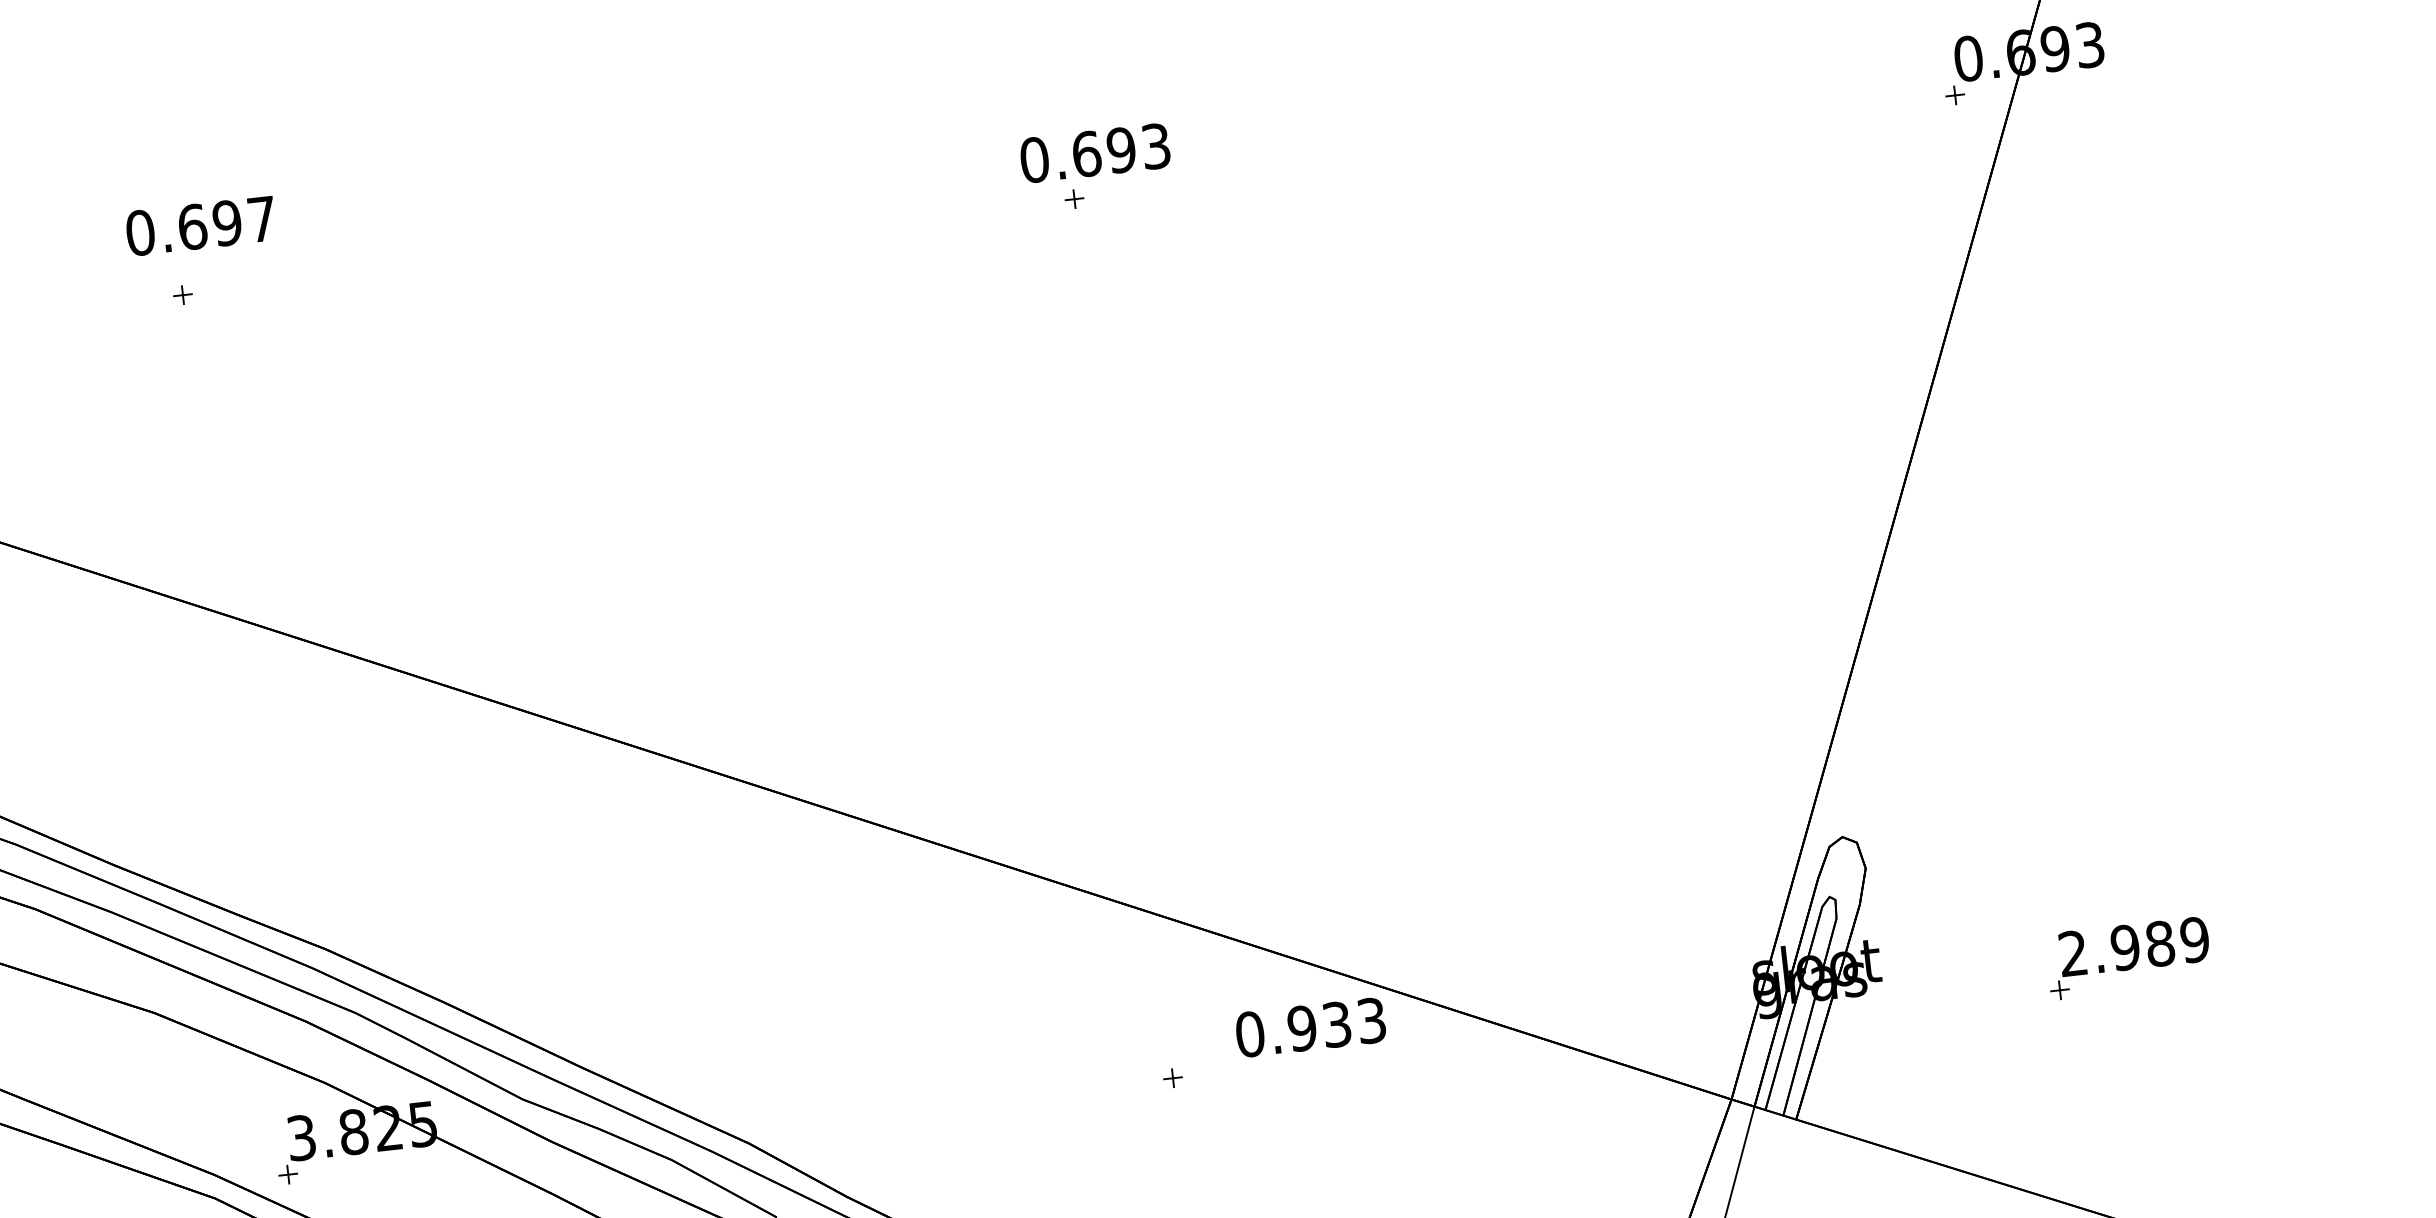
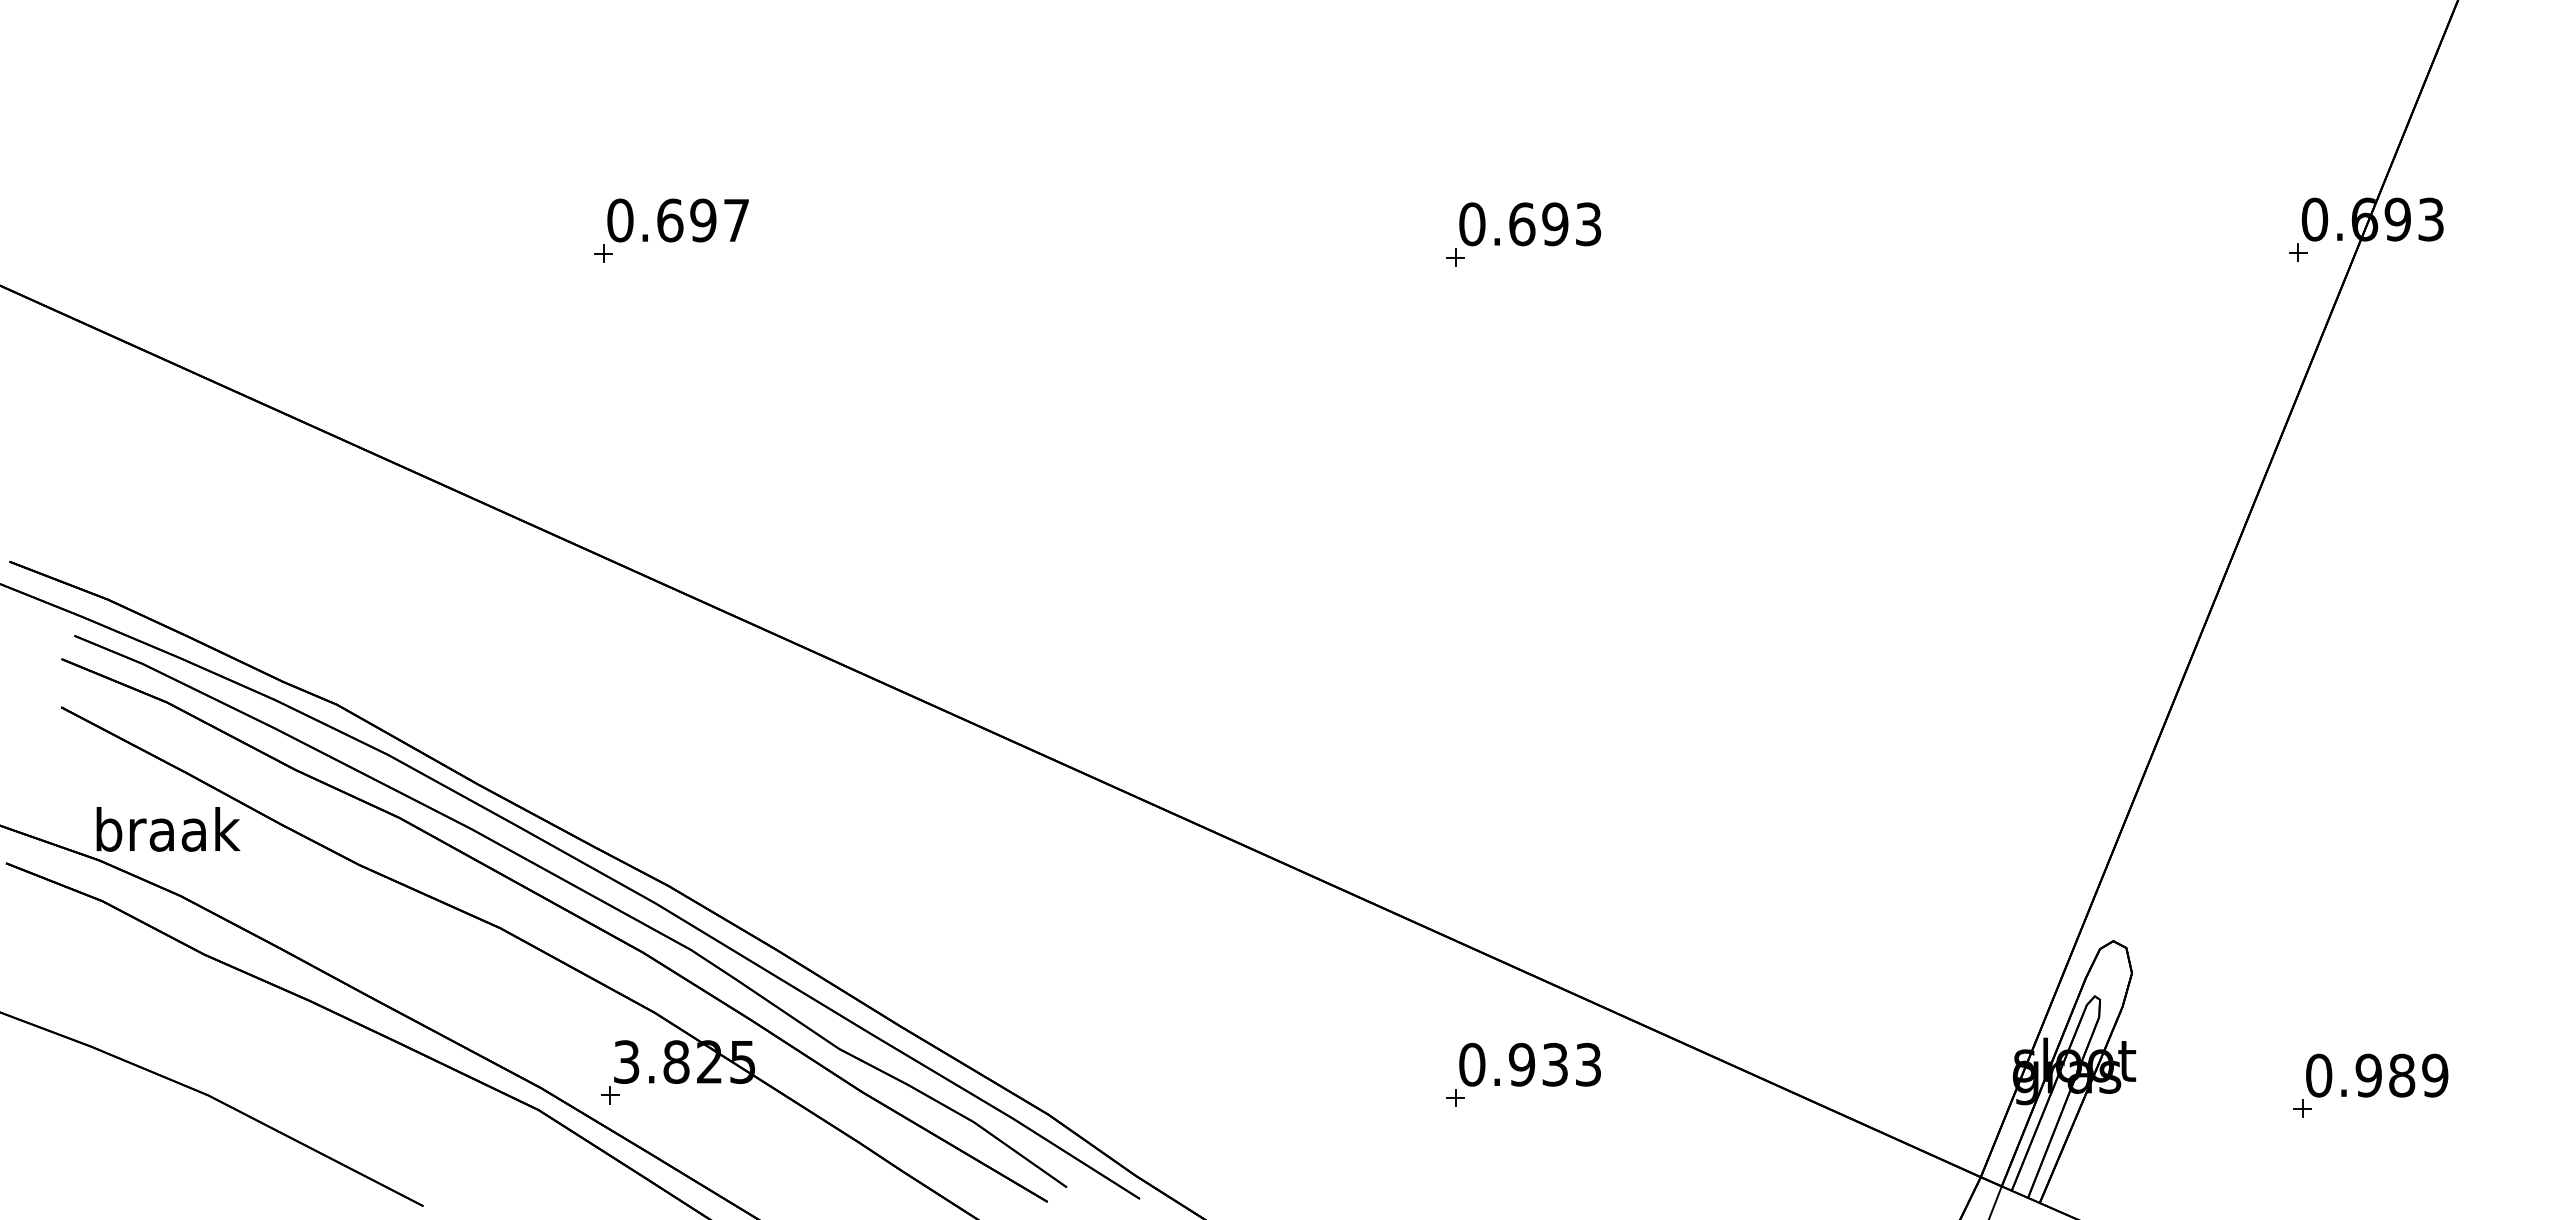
text: (1095, 153) -> (1530, 224), moved
text: (200, 226) -> (677, 220), moved
text: (2073, 953) -> (2319, 1075), 2.989 -> 0.989
text: (1310, 1027) -> (1529, 1064), moved

